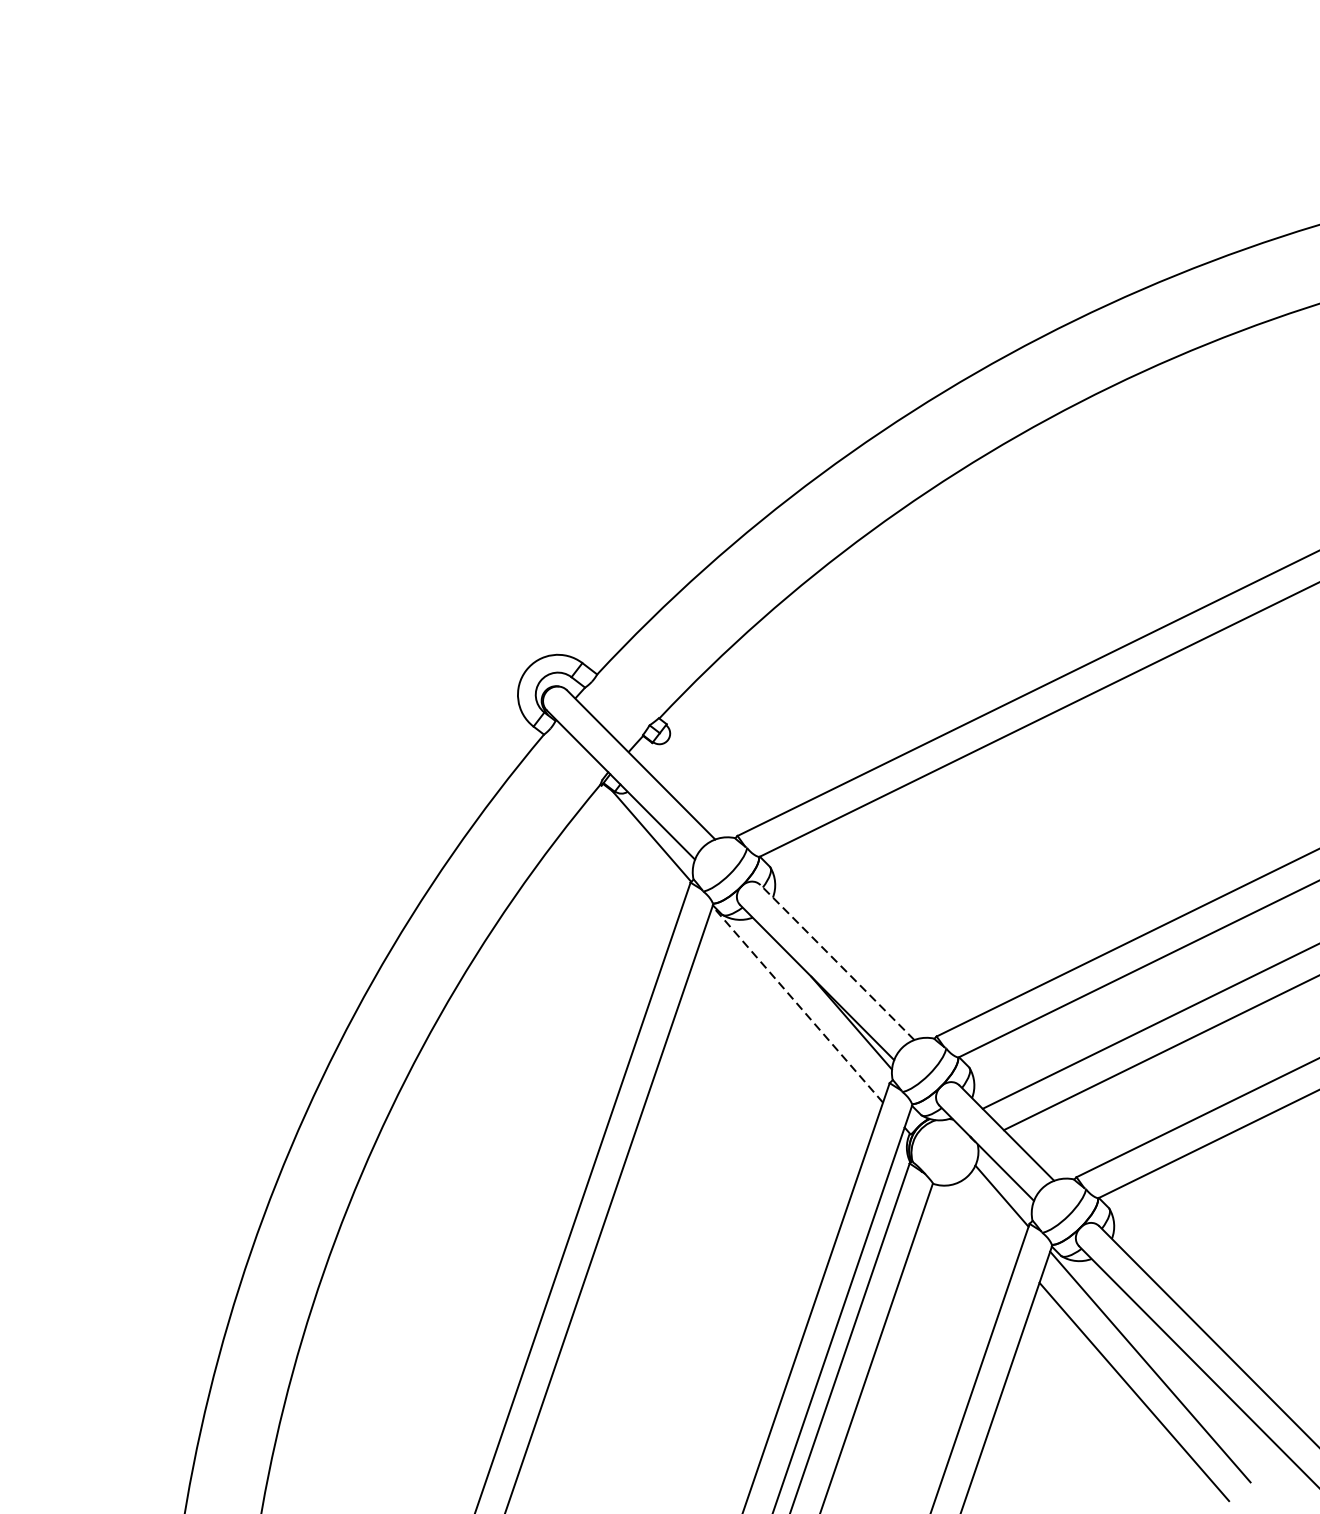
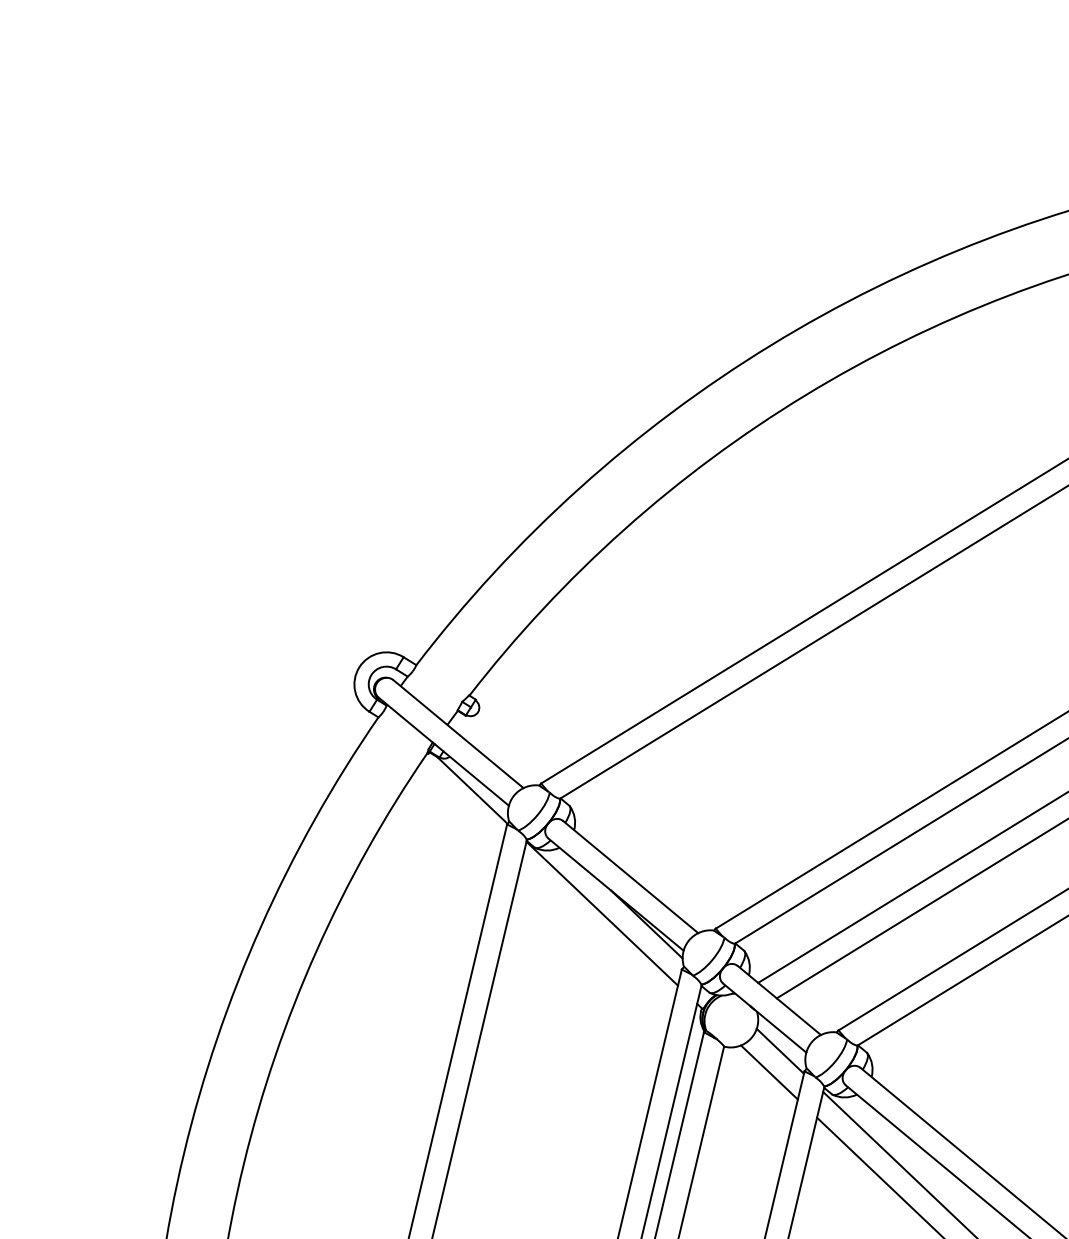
line: (837, 963) -> (630, 877), dashed -> solid
line: (796, 1004) -> (601, 913), dashed -> solid
line: (986, 1221) -> (769, 1072), added

